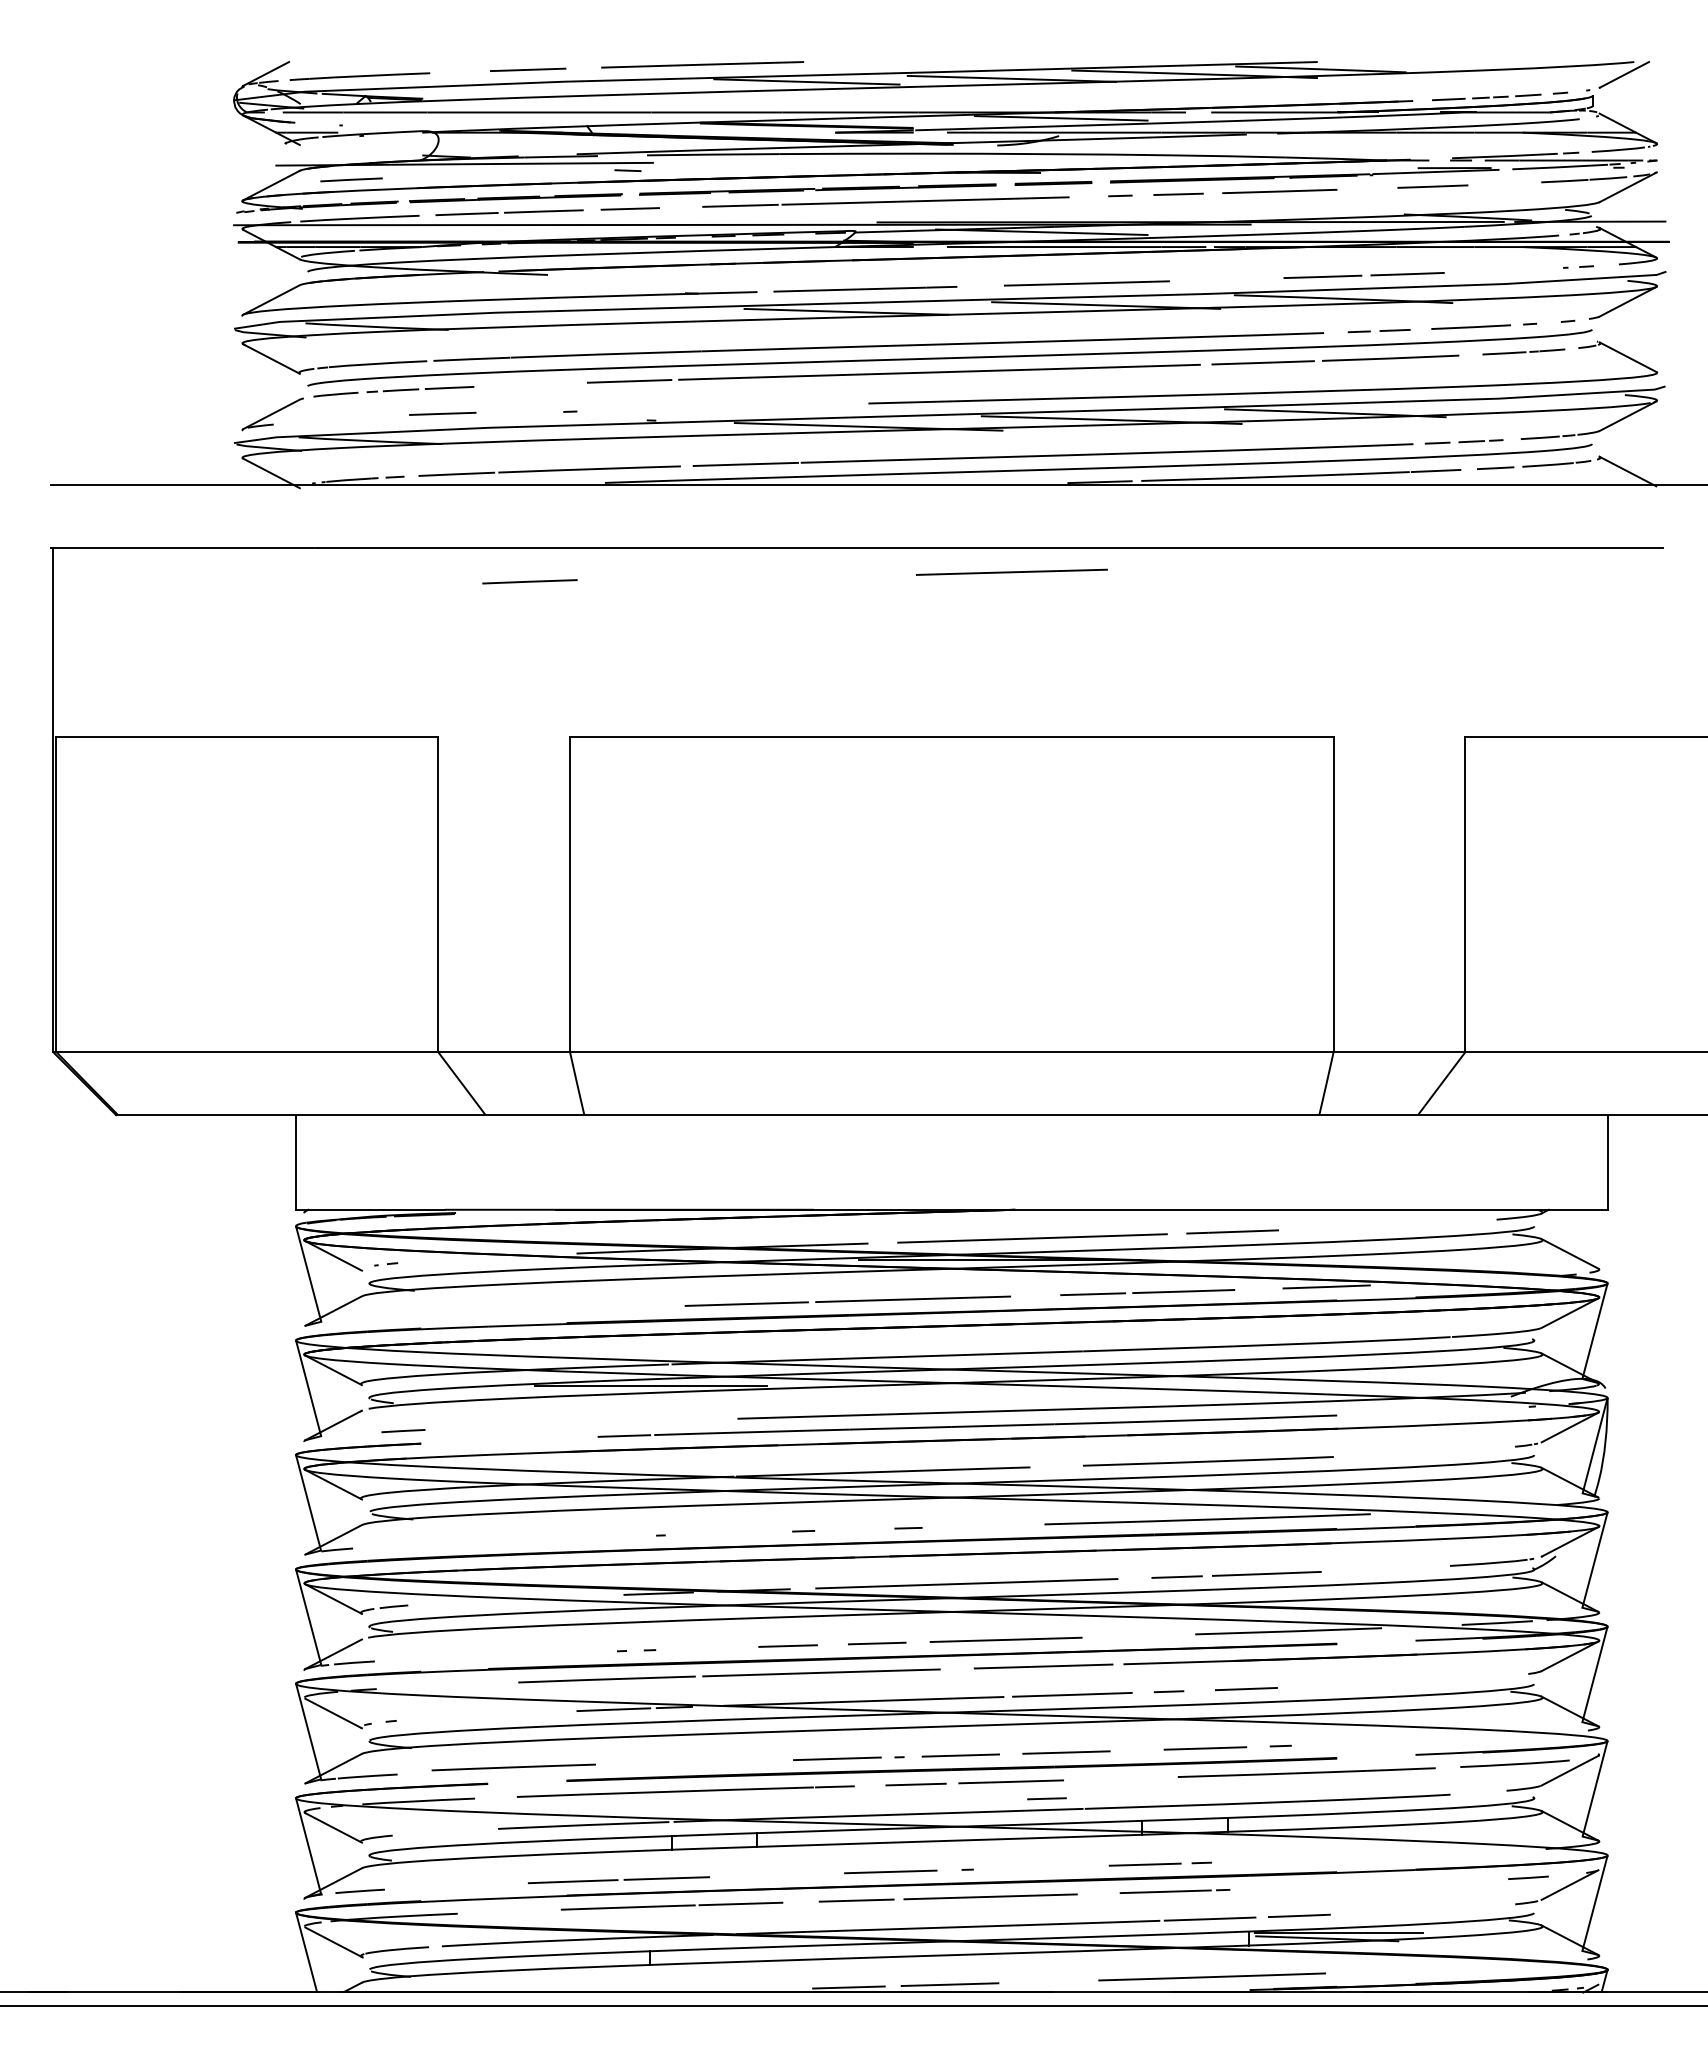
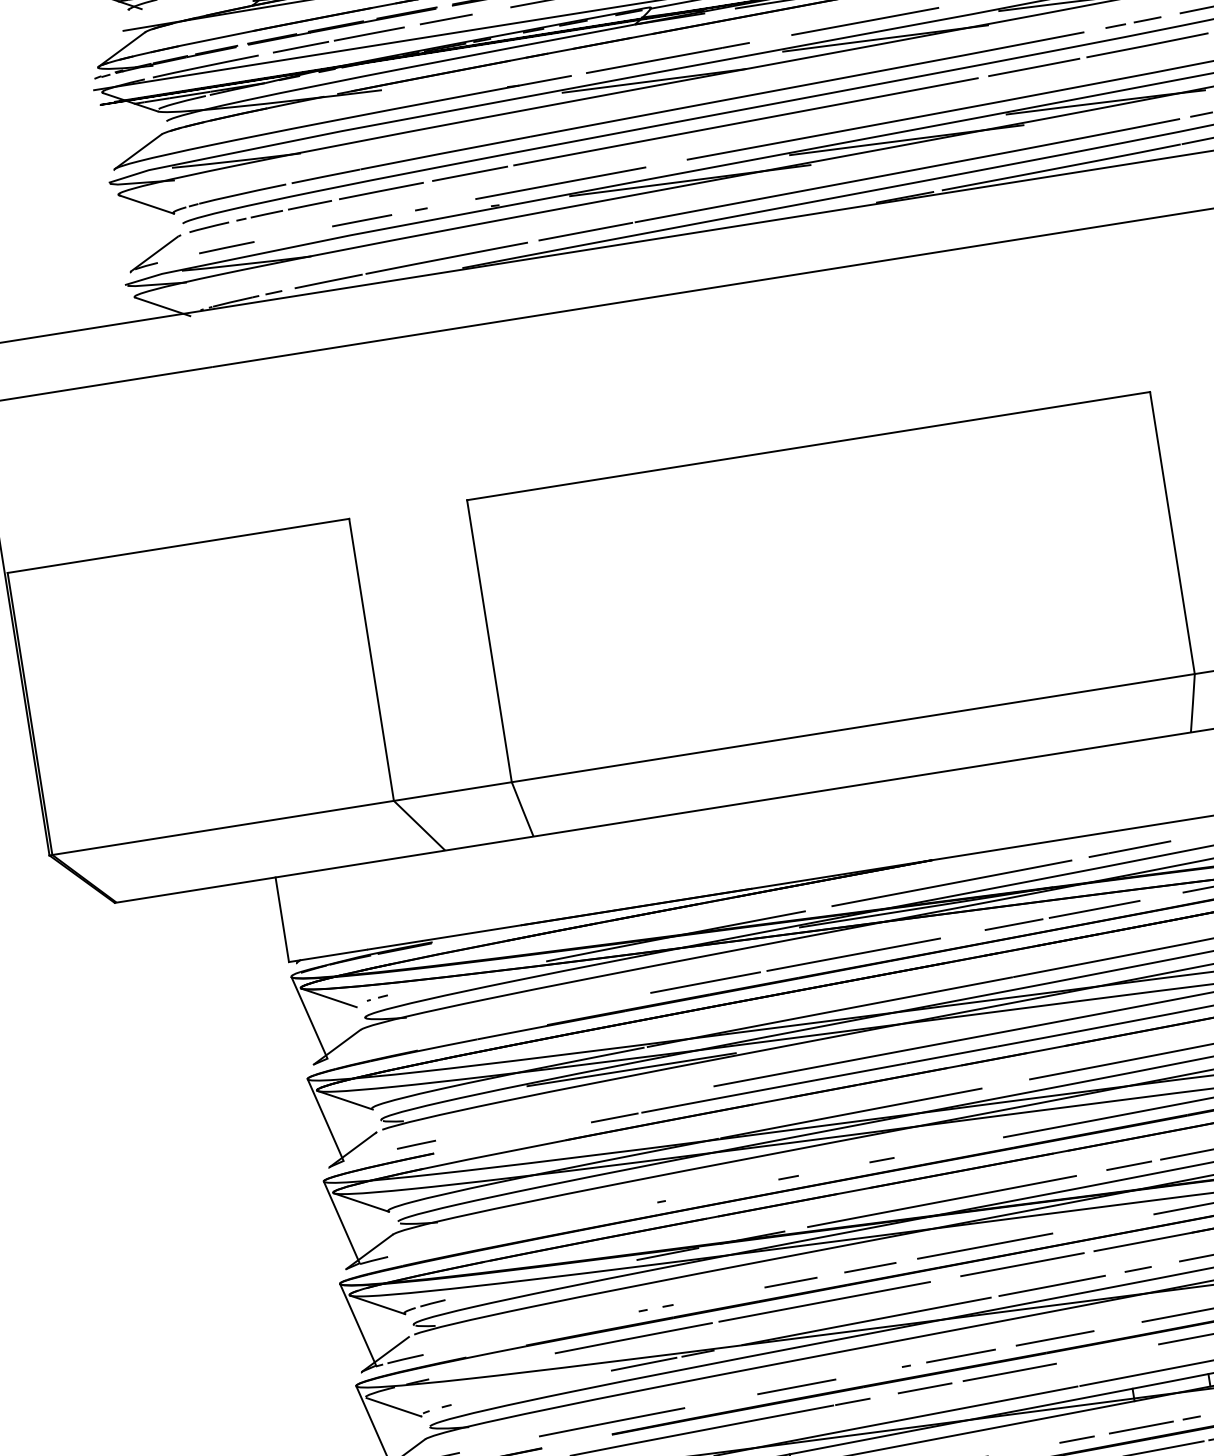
line: (351, 179) -> (226, 247), moved
line: (442, 413) -> (361, 220), moved
line: (1011, 571) -> (560, 182), moved
line: (529, 581) -> (380, 190), moved
line: (837, 1758) -> (796, 1386), moved
line: (513, 1767) -> (611, 1422), moved
line: (1046, 1798) -> (1076, 1439), moved

